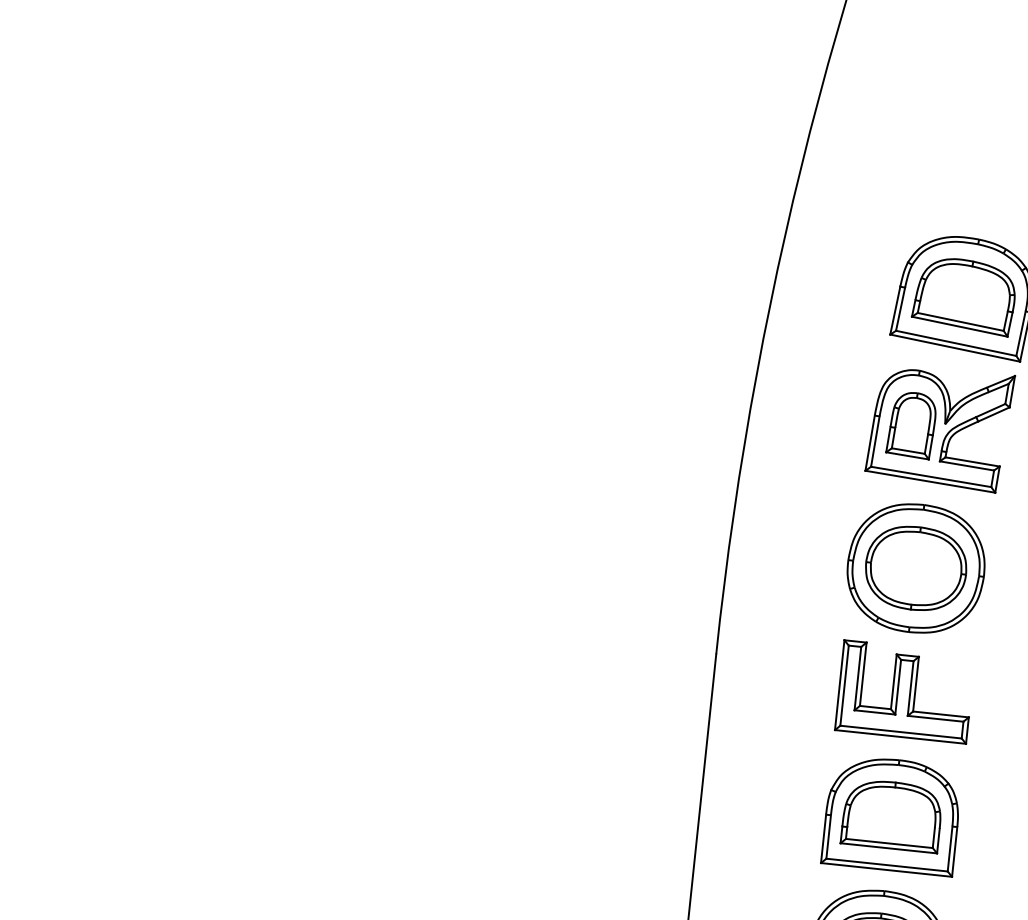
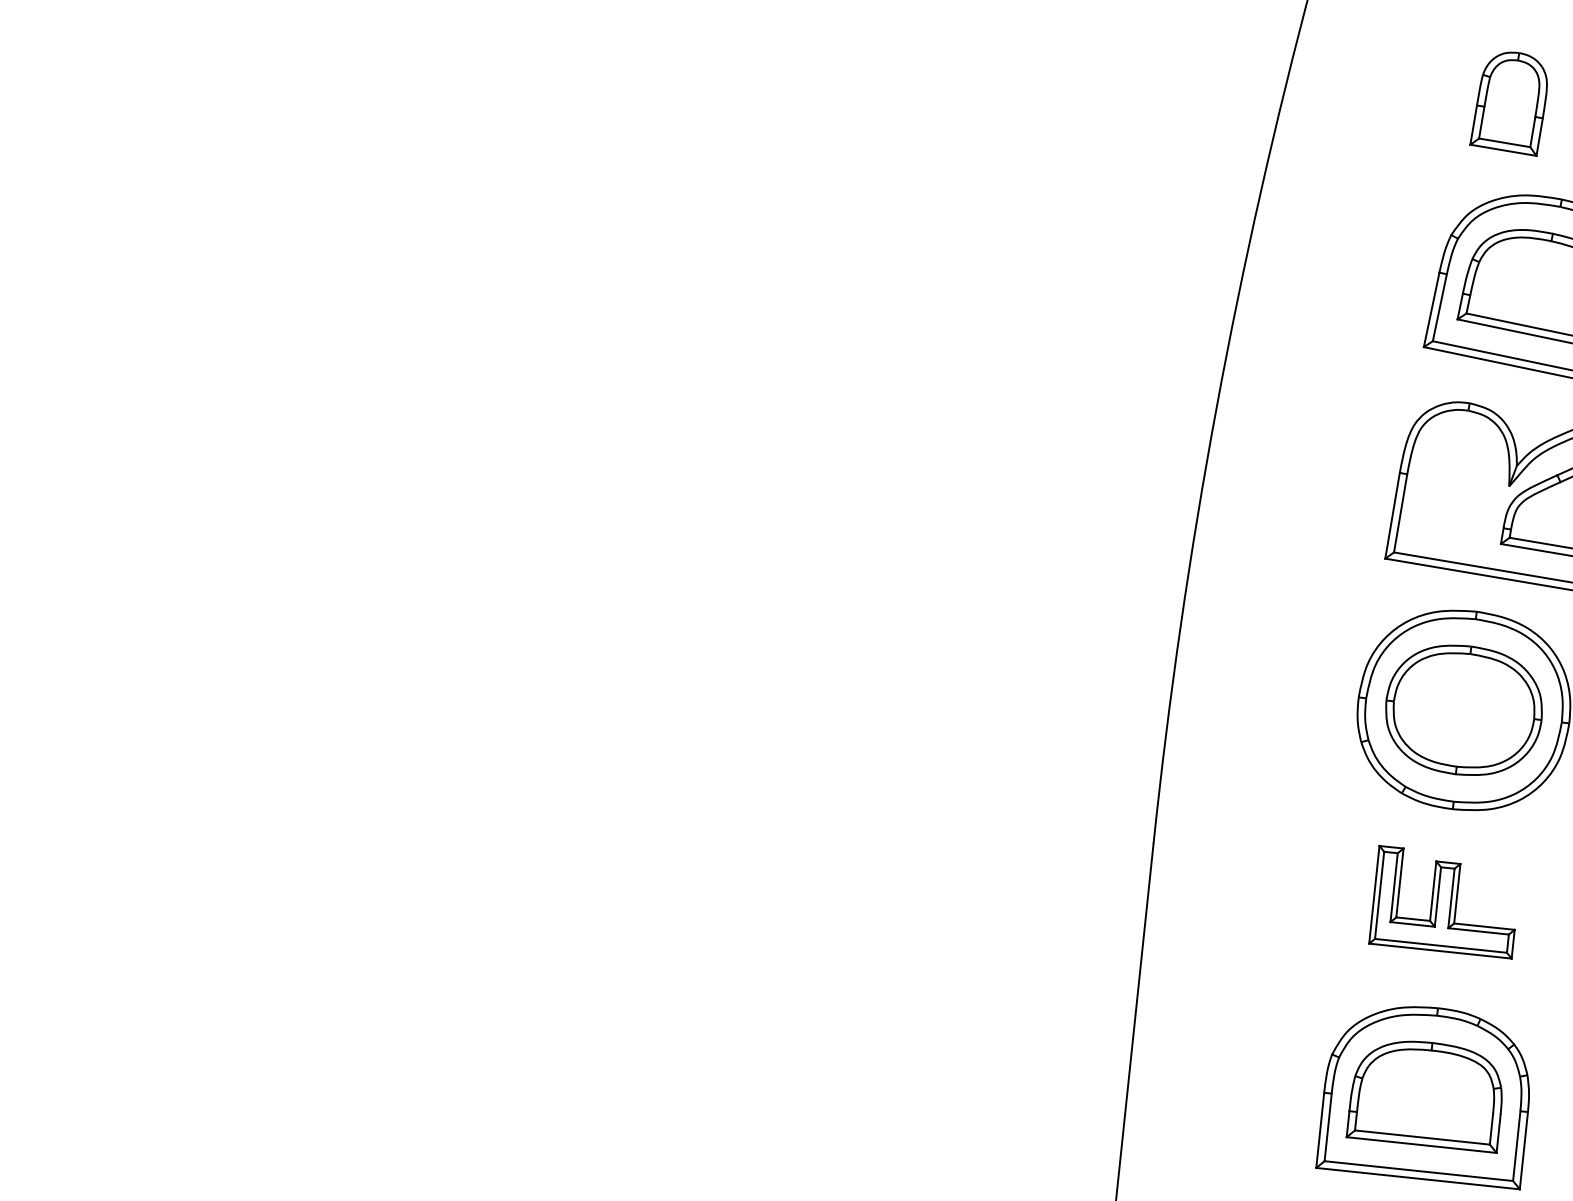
part: (910, 426) -> (1508, 104), moved
part: (901, 691) -> (1441, 901), size x0.7

